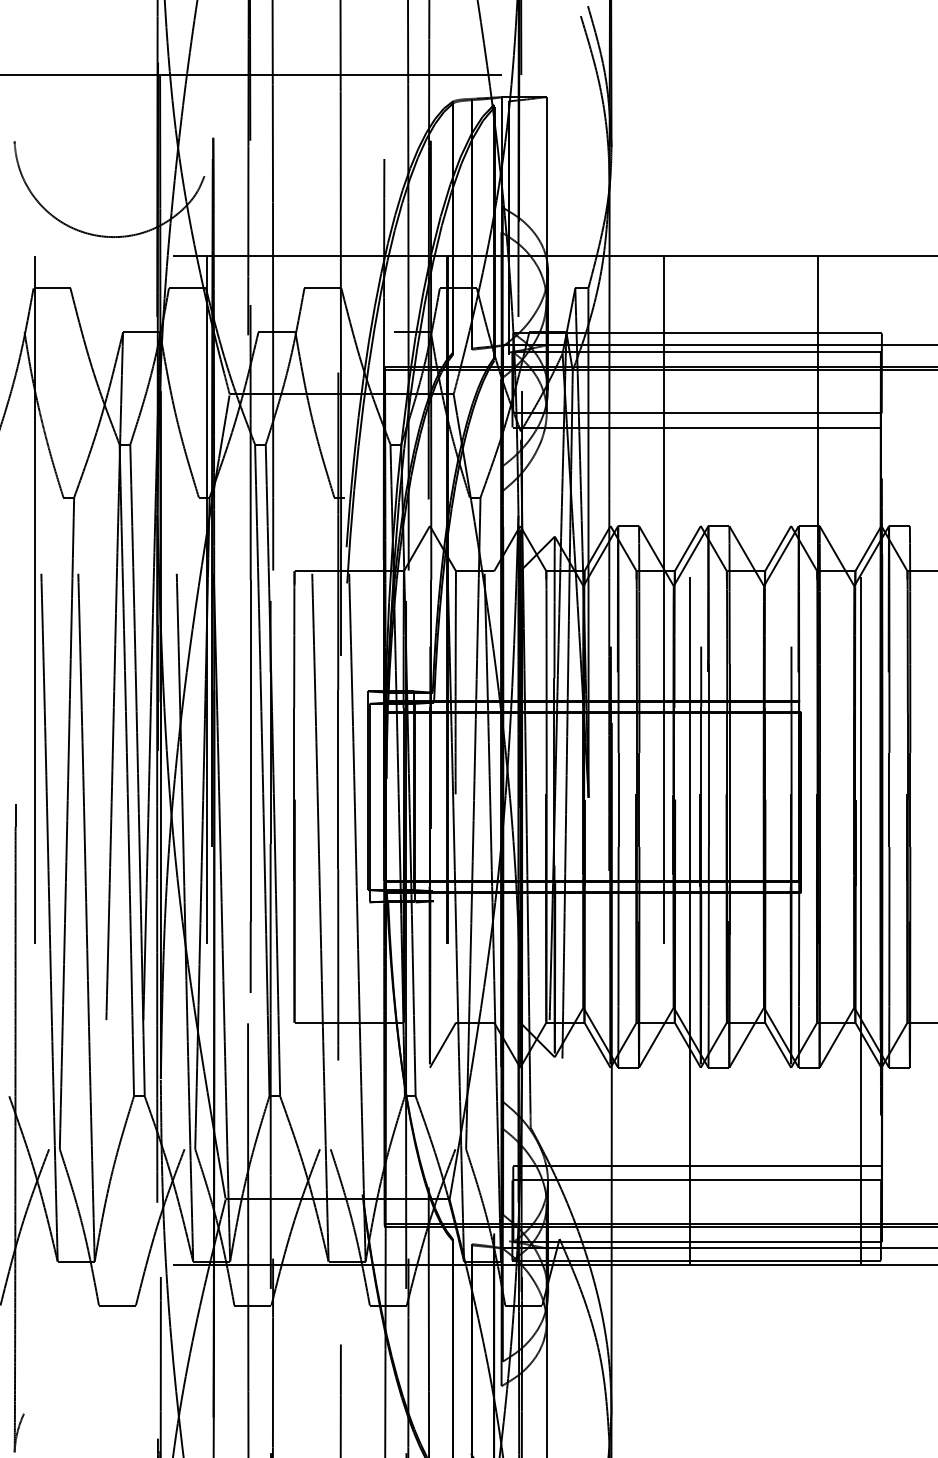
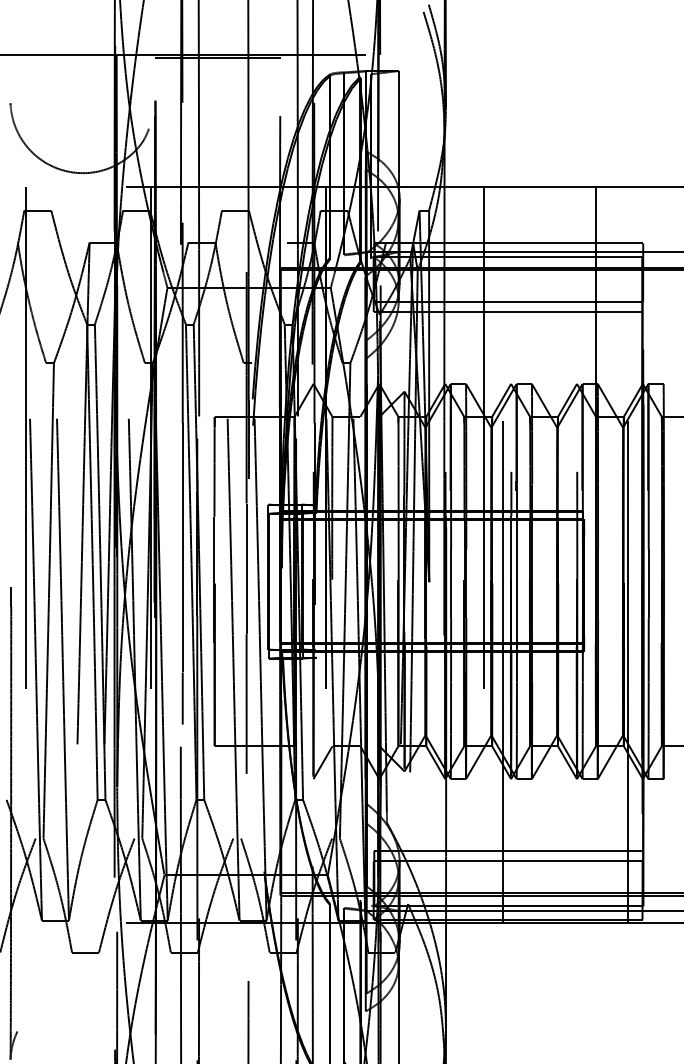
line: (298, 79) -> (217, 58), added

